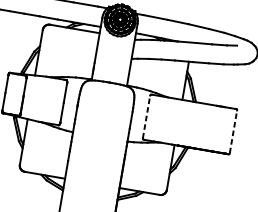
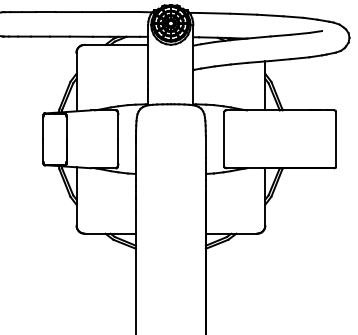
line: (146, 116) -> (224, 138), dashed -> solid
line: (233, 131) -> (335, 138), dashed -> solid

